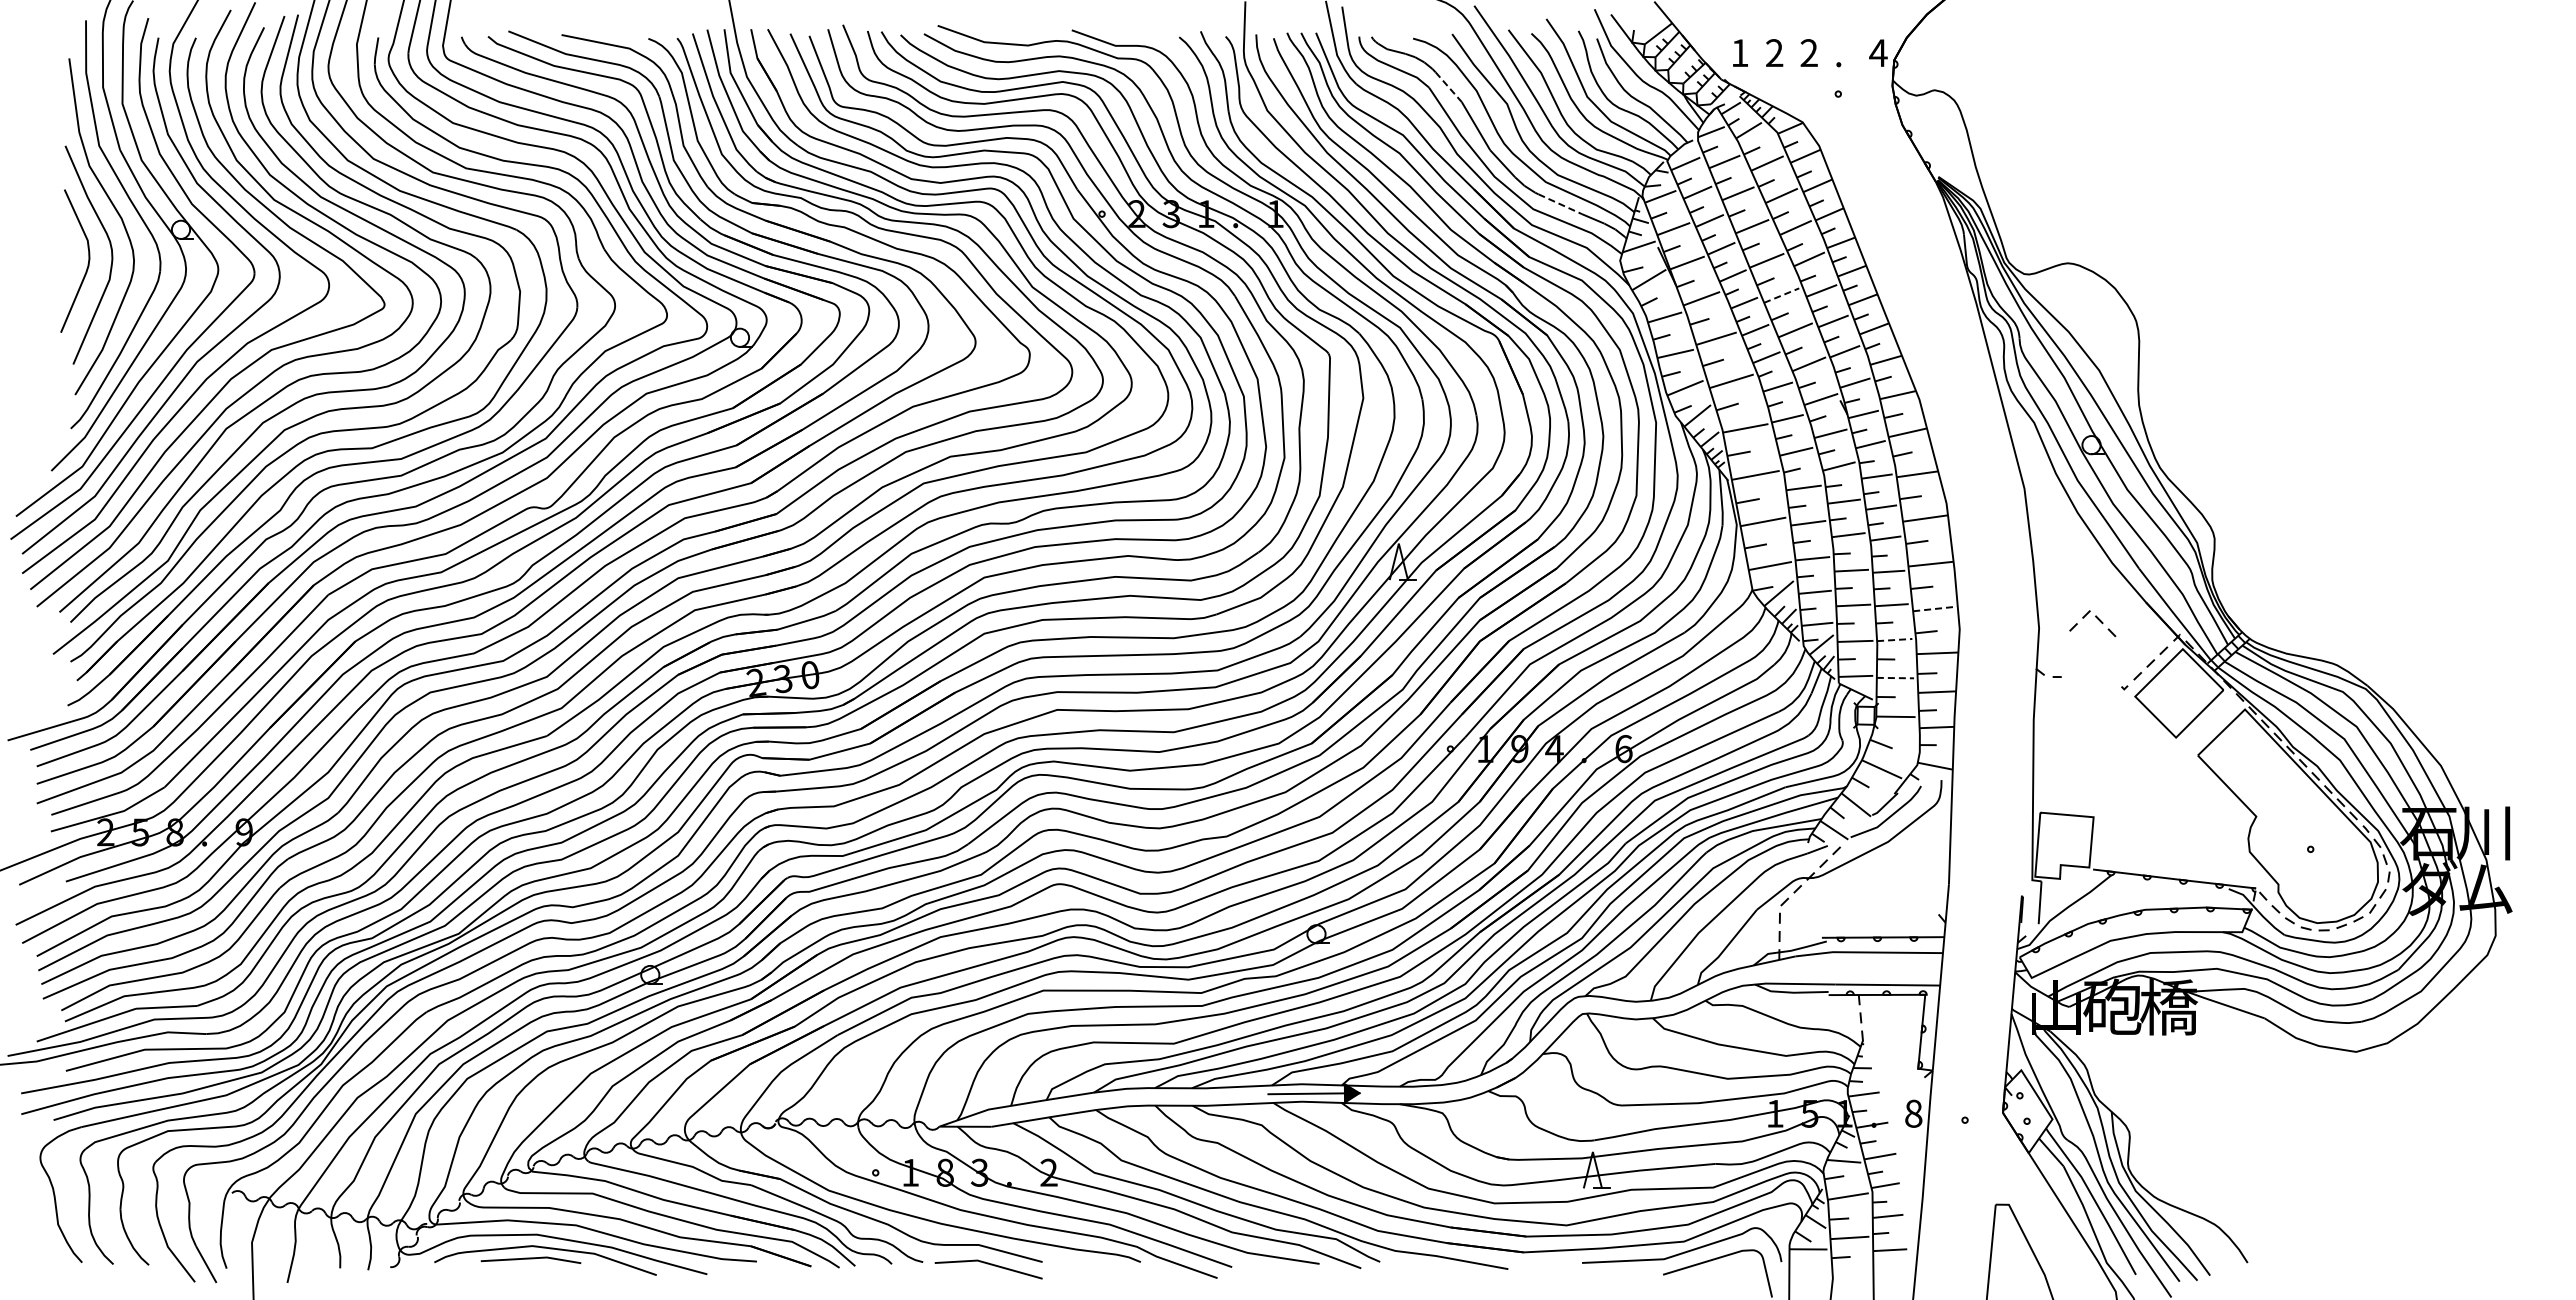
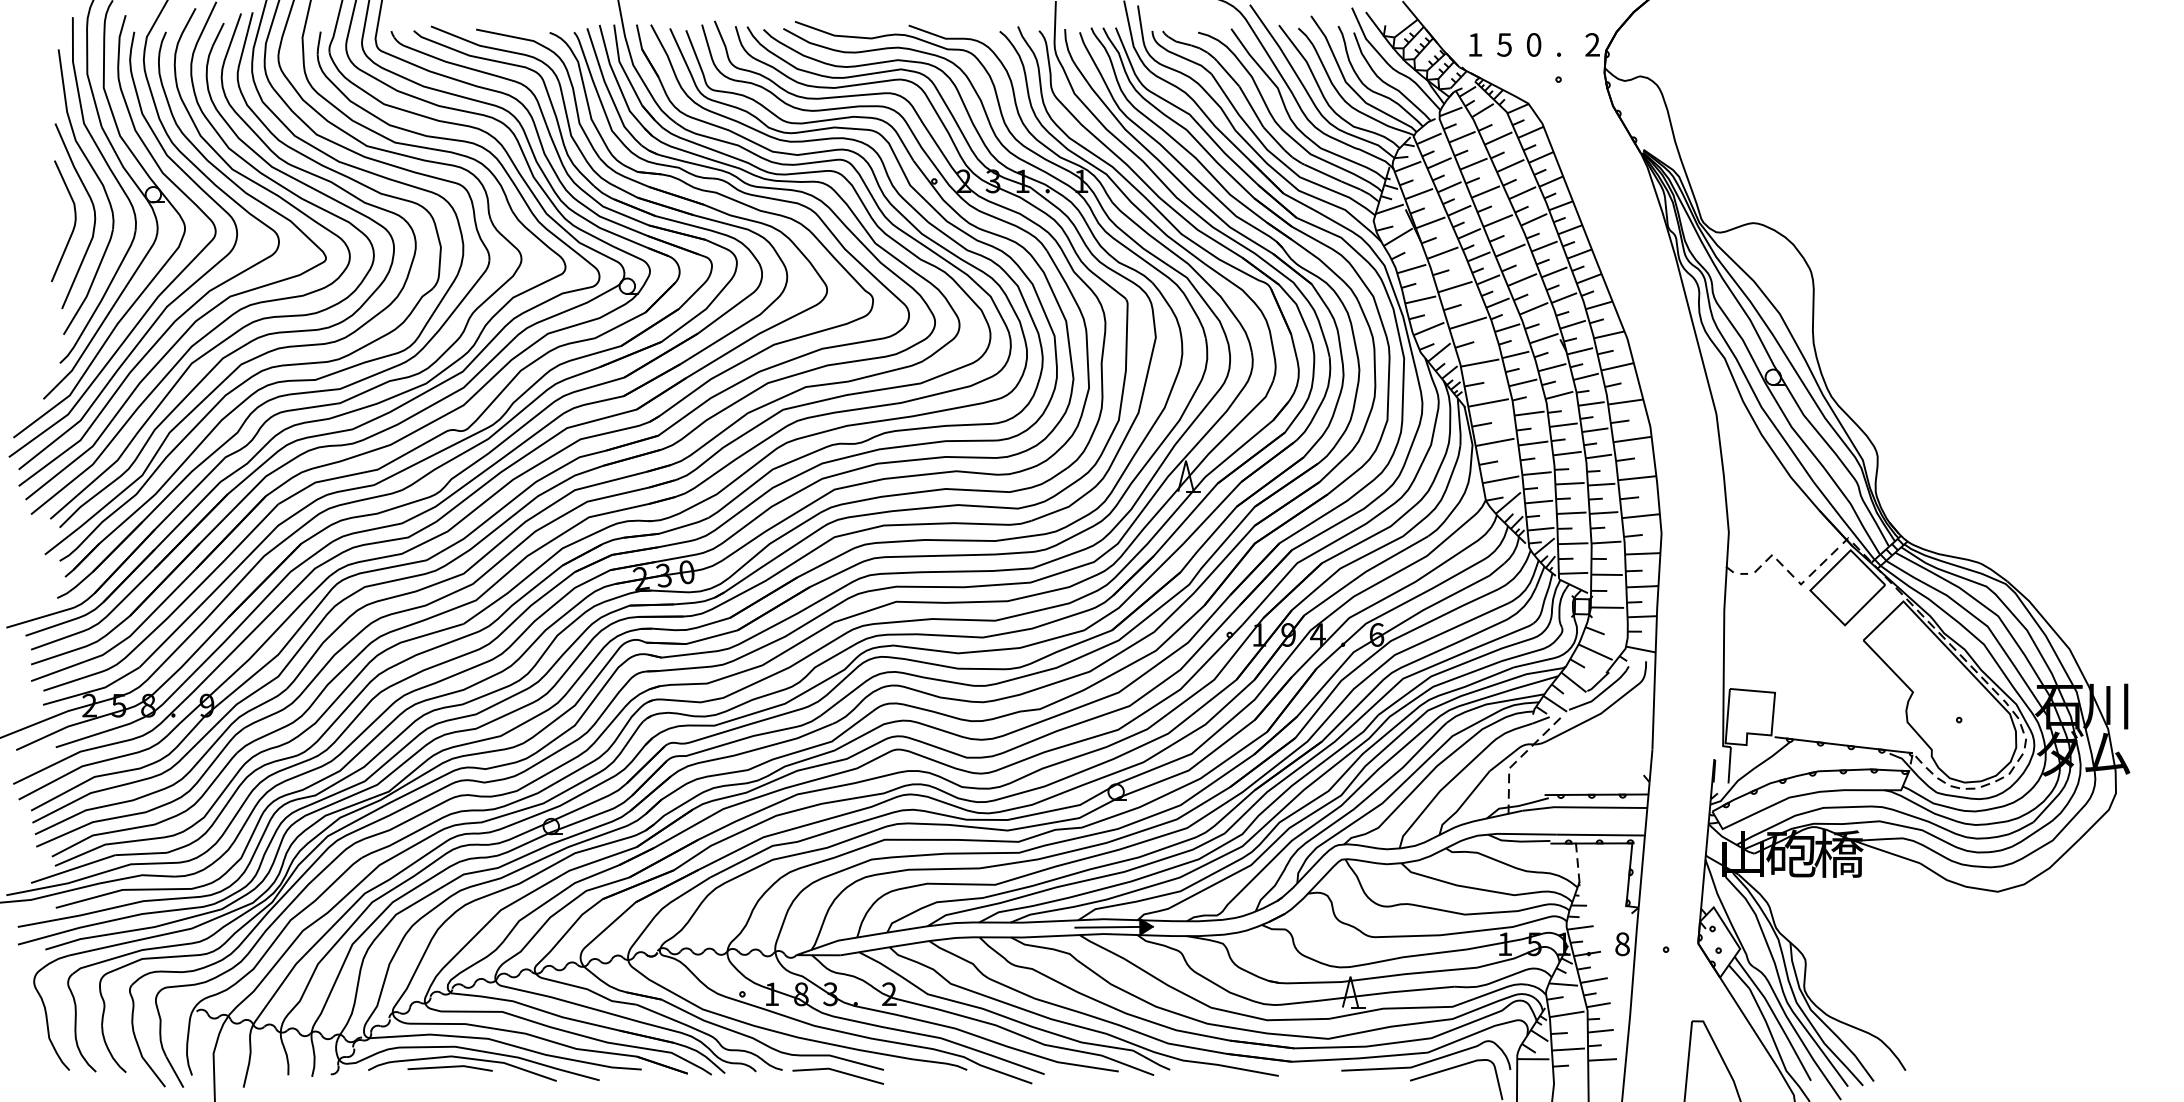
text: (1878, 52) -> (1592, 44), 4 -> 2
text: (1774, 53) -> (1504, 45), 2 -> 5
text: (1808, 53) -> (1533, 45), 2 -> 0
line: (1448, 87) -> (1228, 74), dashed -> solid
line: (1560, 204) -> (1323, 173), dashed -> solid
line: (1782, 295) -> (1511, 250), dashed -> solid
line: (1935, 608) -> (1641, 515), dashed -> solid
part: (2096, 618) -> (1777, 561), moved
line: (1894, 640) -> (1606, 542), dashed -> solid
line: (1895, 678) -> (1607, 575), dashed -> solid

